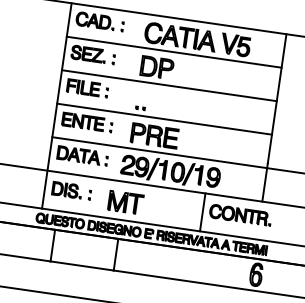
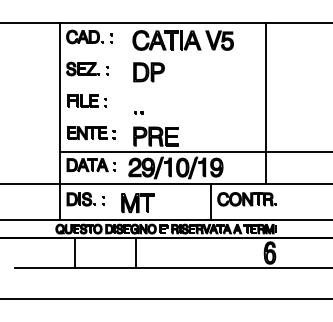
line: (173, 52) -> (162, 55), removed
line: (168, 85) -> (162, 87), removed
line: (164, 119) -> (162, 119), removed

